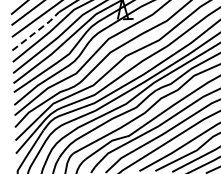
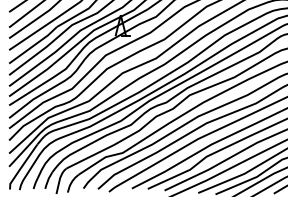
line: (37, 31) -> (34, 45), dashed -> solid

